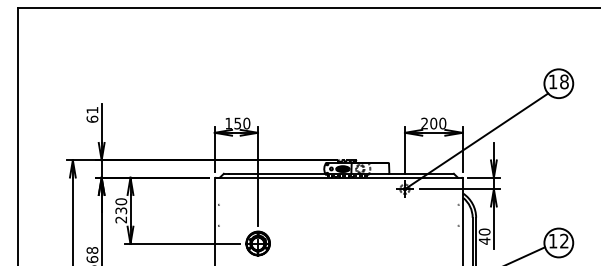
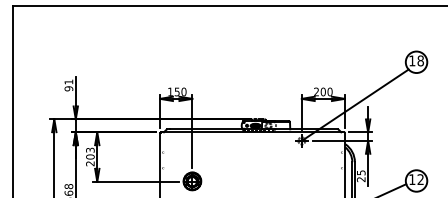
text: (92, 118) -> (68, 88), 61 -> 91
text: (121, 206) -> (90, 153), 230 -> 203
text: (484, 236) -> (361, 176), 40 -> 25

